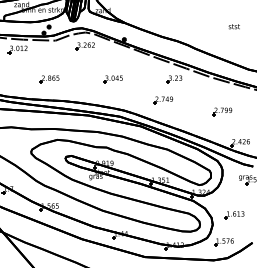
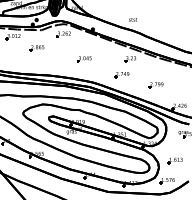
text: (234, 26) -> (133, 19), moved
part: (48, 79) -> (36, 48), moved
part: (221, 111) -> (155, 85), moved

